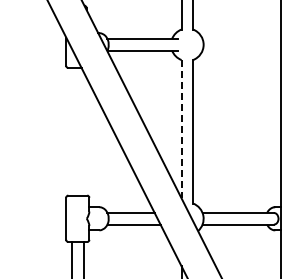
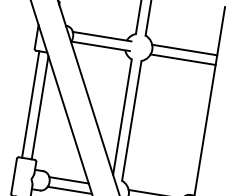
line: (241, 39) -> (184, 50), added
line: (241, 50) -> (183, 59), added
line: (181, 129) -> (122, 117), dashed -> solid
line: (72, 131) -> (31, 104), added
line: (83, 133) -> (40, 107), added

